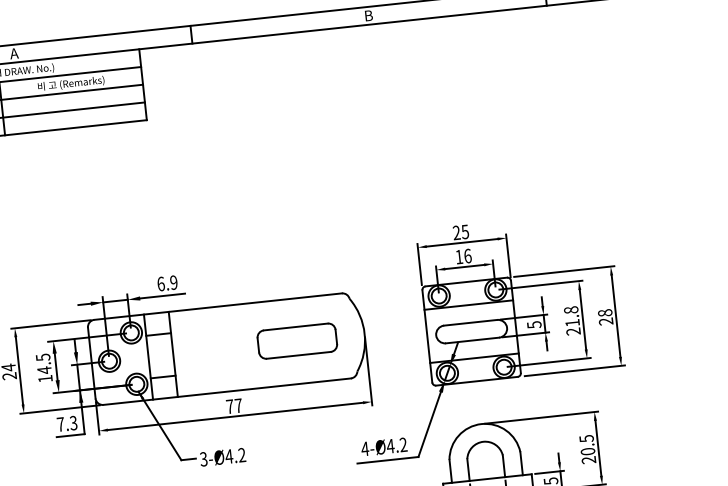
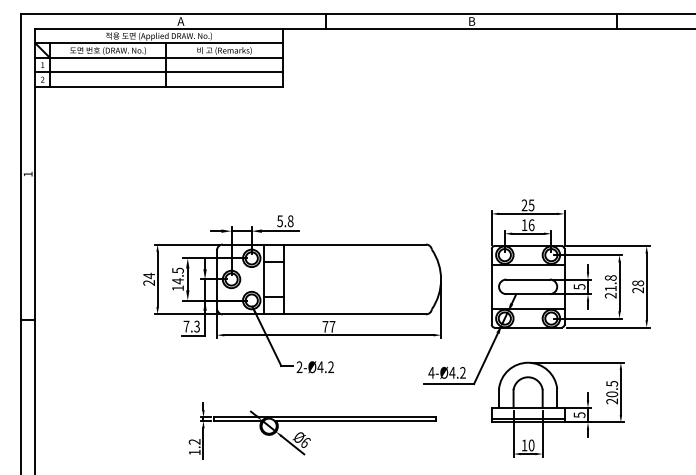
text: (167, 283) -> (285, 221), 6.9 -> 5.8
part: (296, 341) -> (385, 279), removed
text: (203, 459) -> (299, 367), 3-Ø4.2 -> 2-Ø4.2

